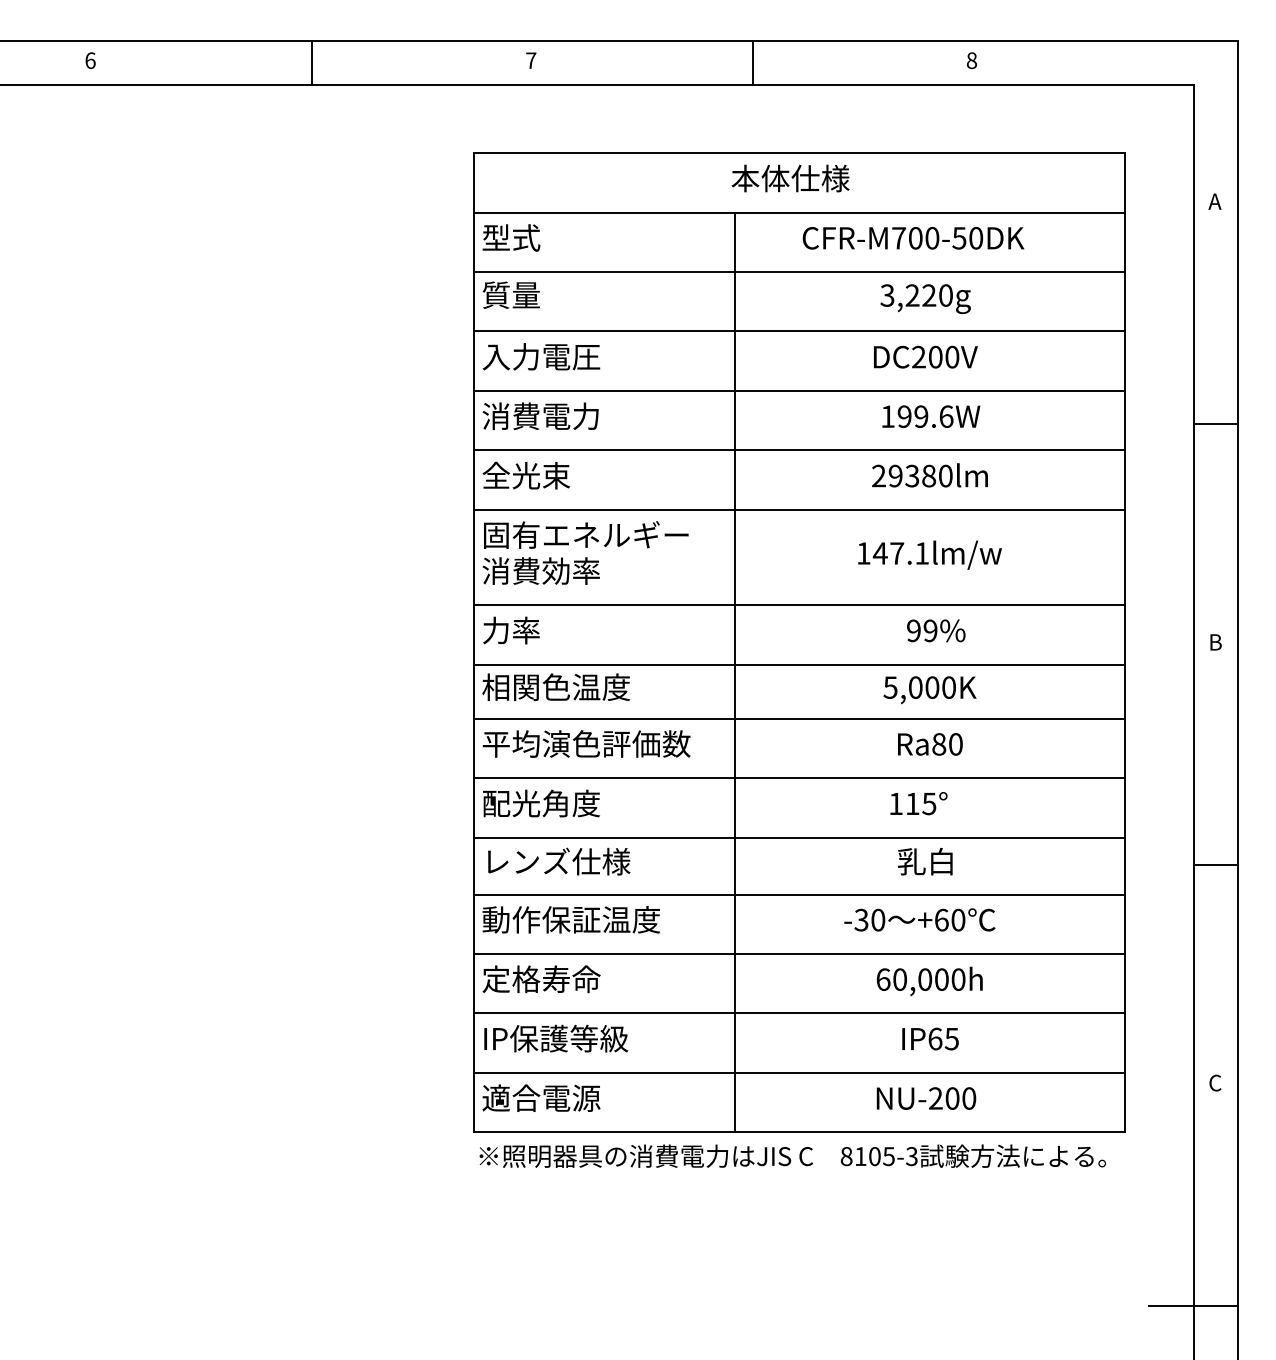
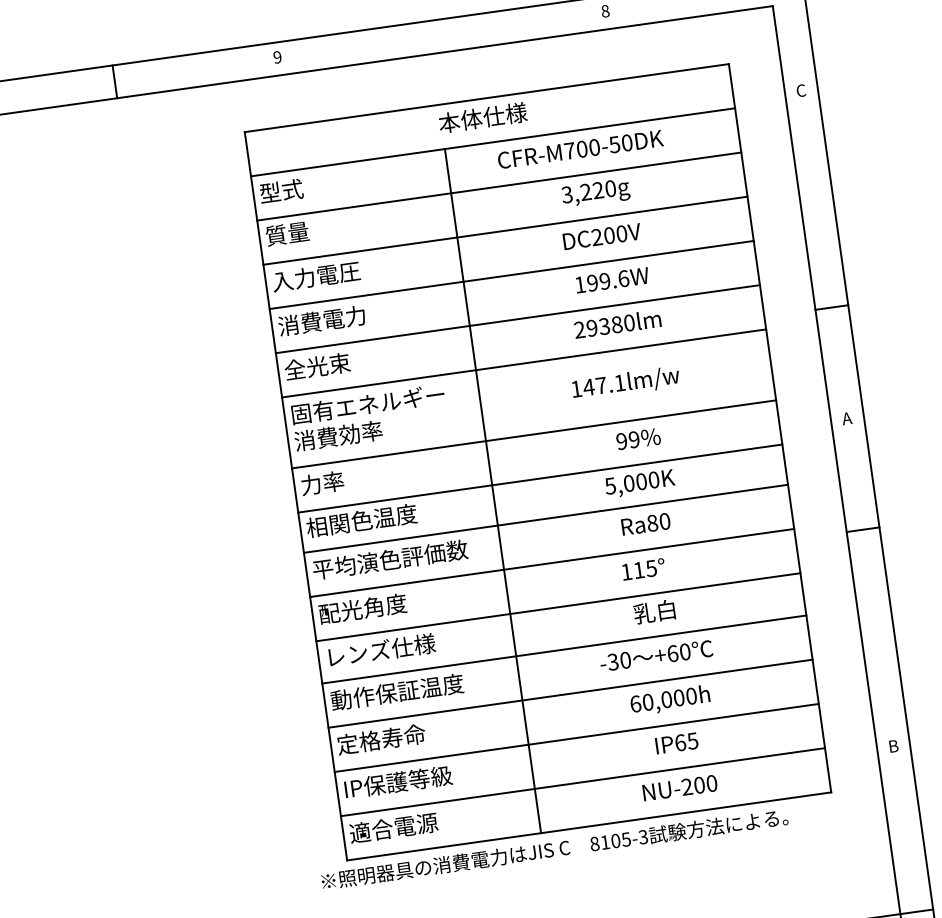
text: (531, 60) -> (277, 57), 7 -> 9
line: (752, 62) -> (442, 35), removed
text: (1214, 201) -> (800, 90), A -> C
line: (1215, 424) -> (831, 307), moved
text: (1214, 642) -> (846, 418), B -> A
line: (1215, 864) -> (863, 529), moved
text: (1215, 1082) -> (893, 745), C -> B
text: (792, 1155) -> (554, 848), moved

